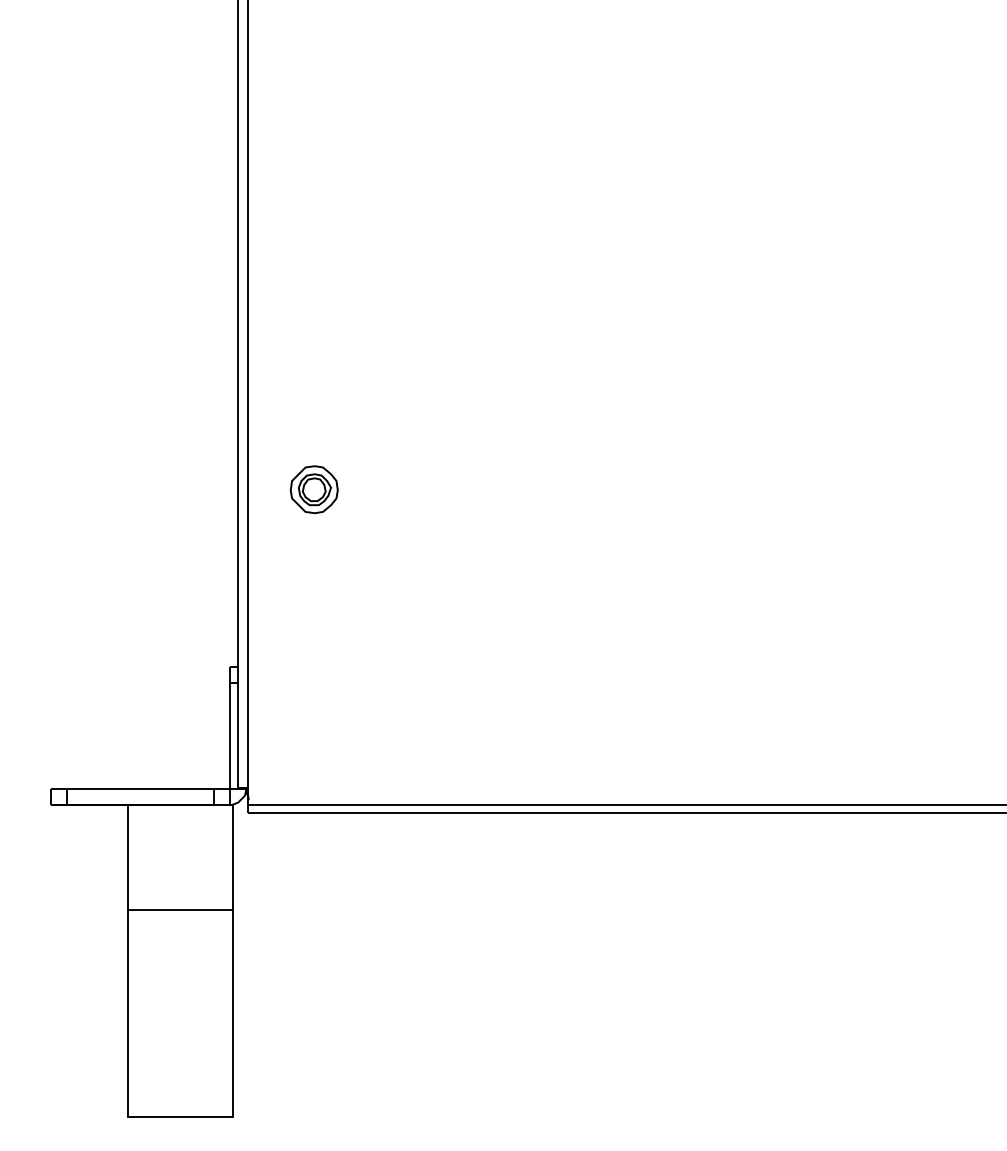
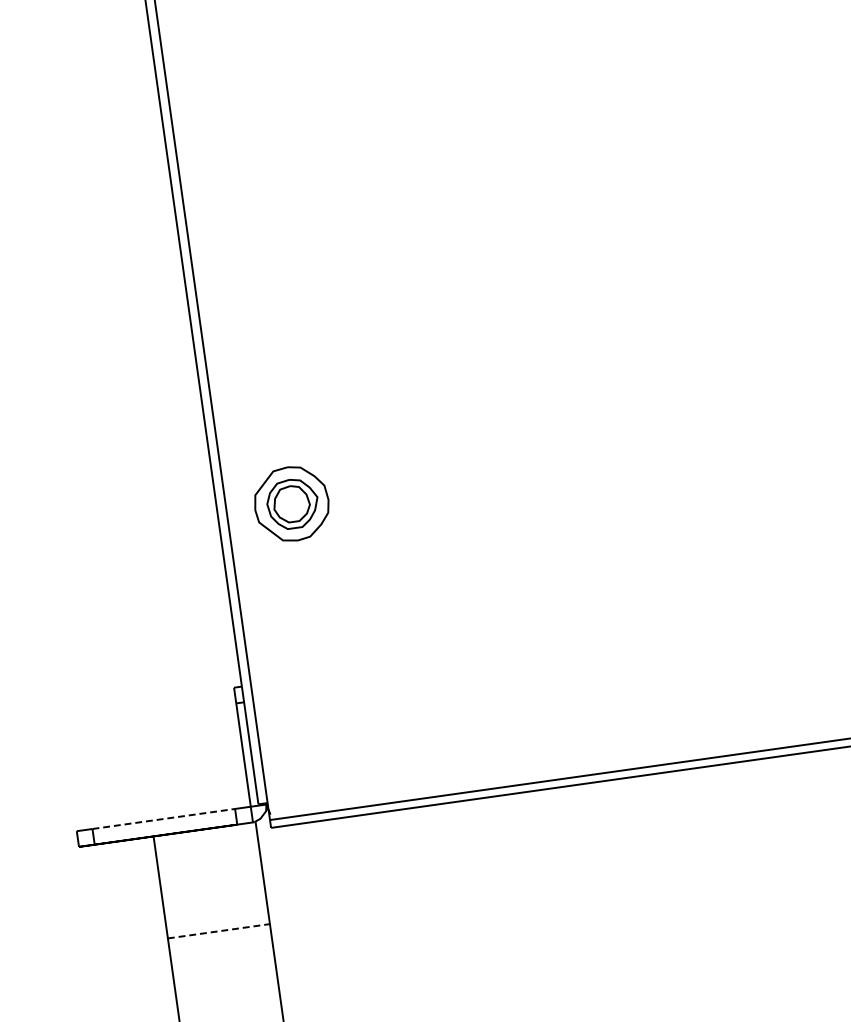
part: (313, 489) -> (290, 504), size x1.6
line: (141, 789) -> (164, 819), solid -> dashed
line: (180, 910) -> (219, 931), solid -> dashed

